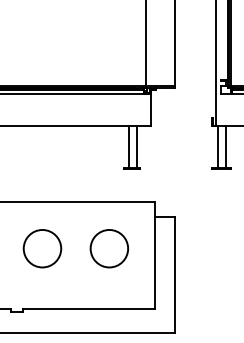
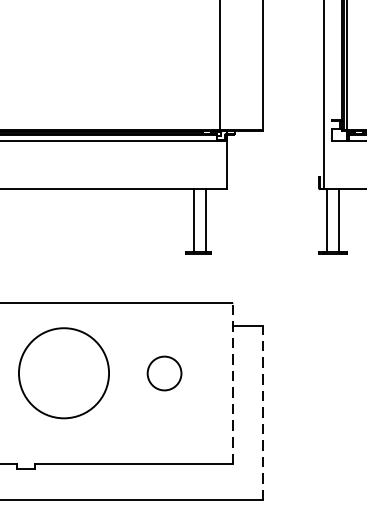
circle: (42, 248) -> (64, 373), size x1.6
circle: (109, 248) -> (164, 373), size x0.6
line: (154, 255) -> (232, 383), solid -> dashed
line: (175, 275) -> (263, 413), solid -> dashed

